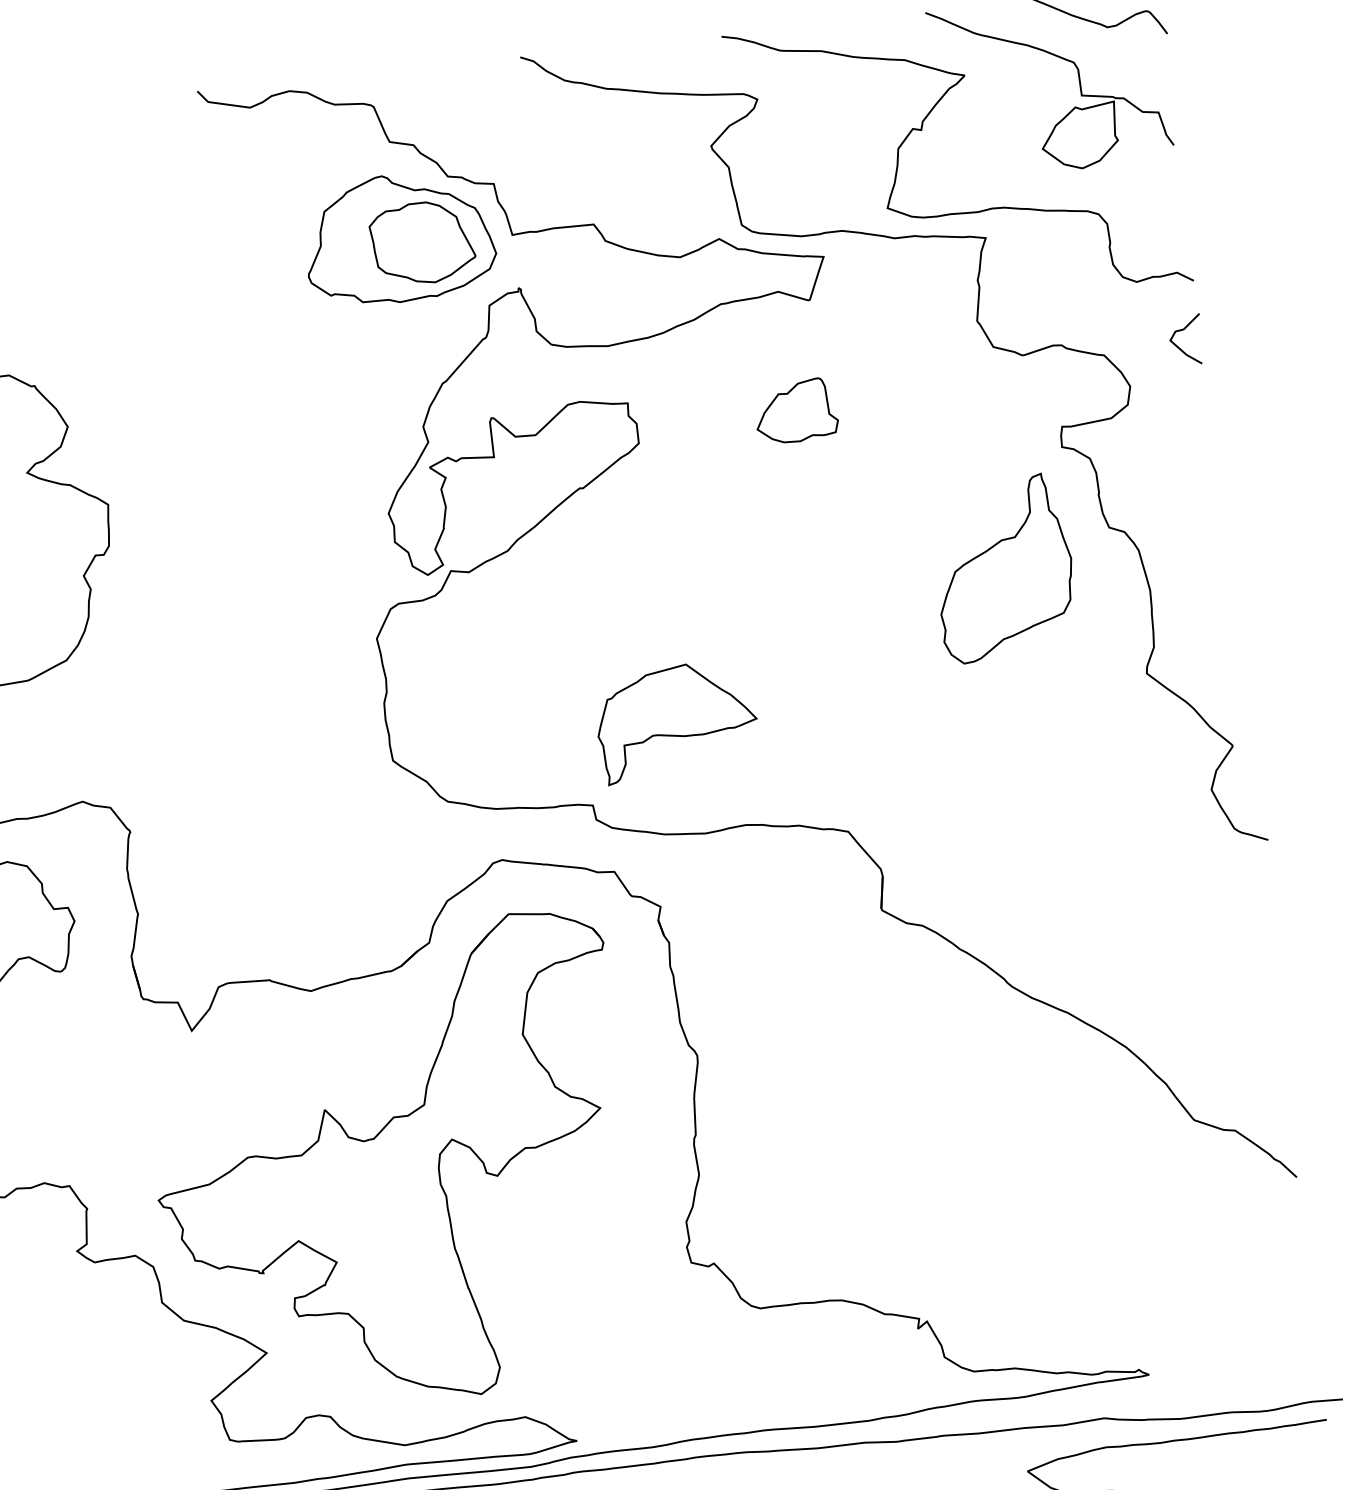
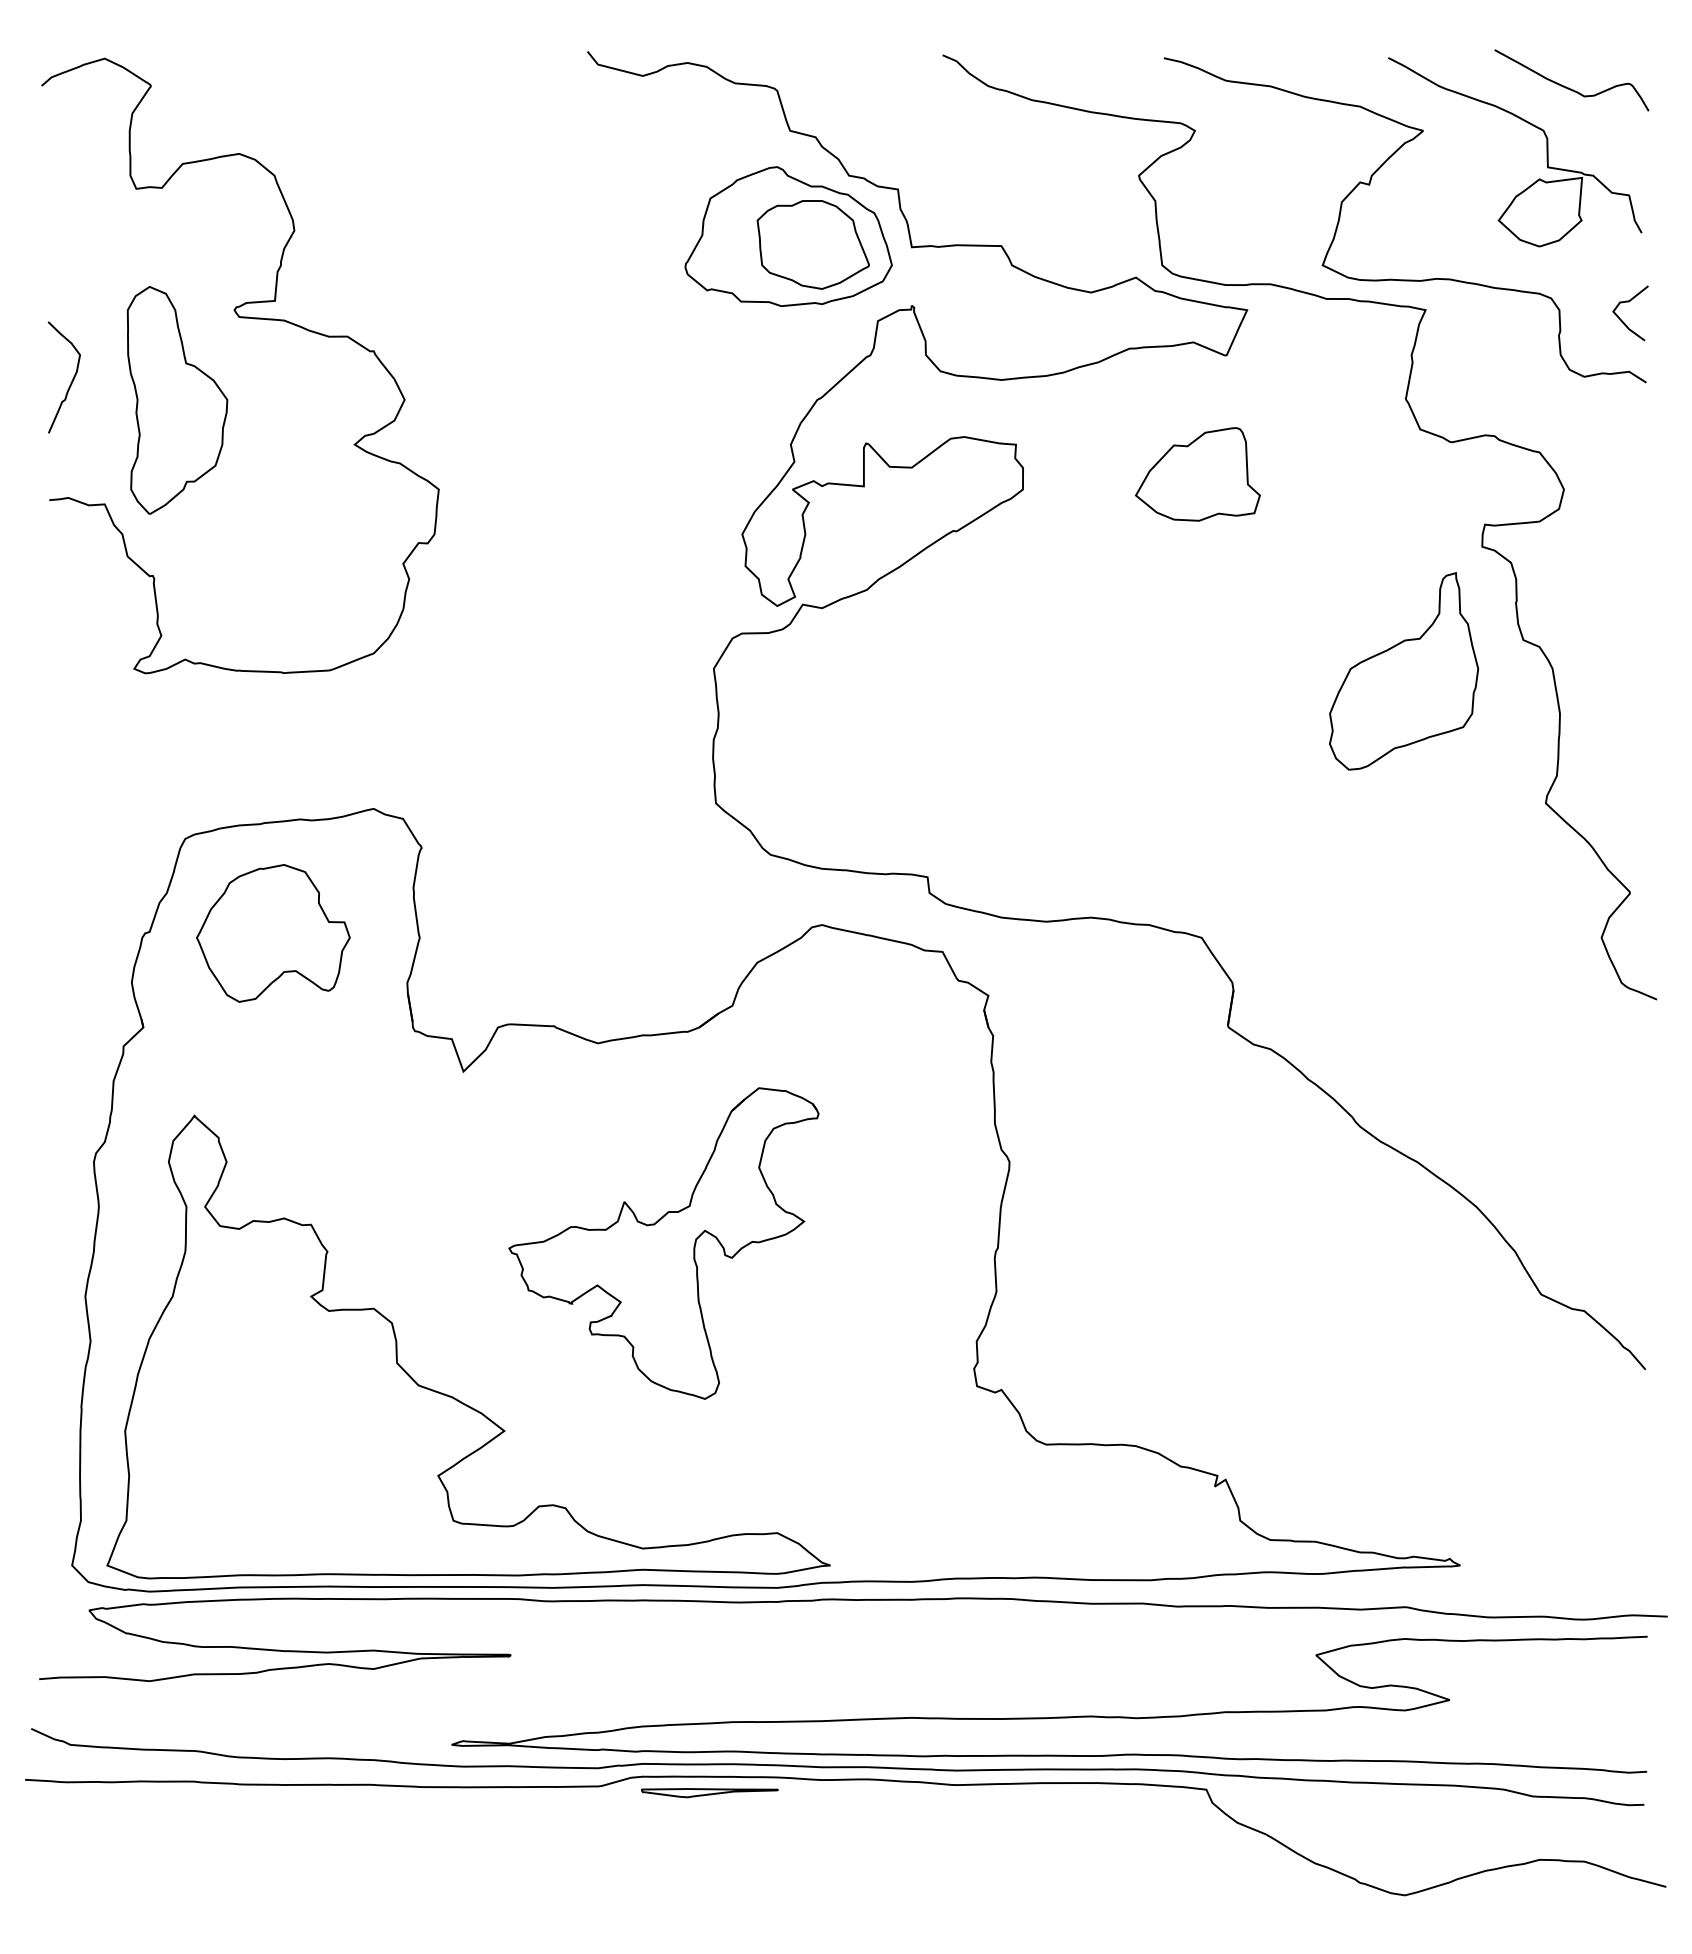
curve: (1179, 347) -> (1622, 320), moved
part: (795, 411) -> (1197, 474), size x1.4
part: (677, 721) -> (1029, 796), removed
part: (391, 1166) -> (663, 1243), size x0.6

